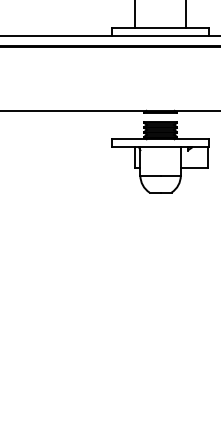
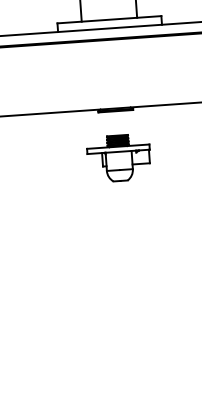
part: (160, 157) -> (119, 158), size x0.6

